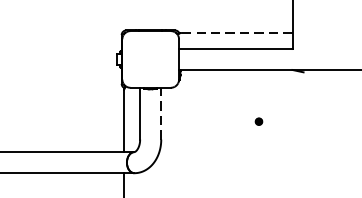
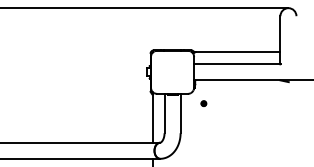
line: (236, 33) -> (237, 52), dashed -> solid
line: (161, 113) -> (180, 113), dashed -> solid
part: (258, 121) -> (203, 103), moved

